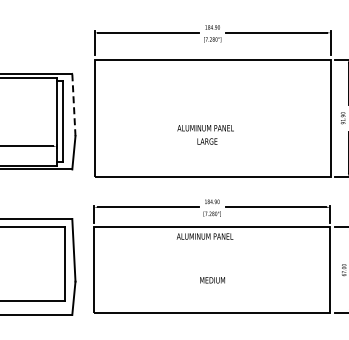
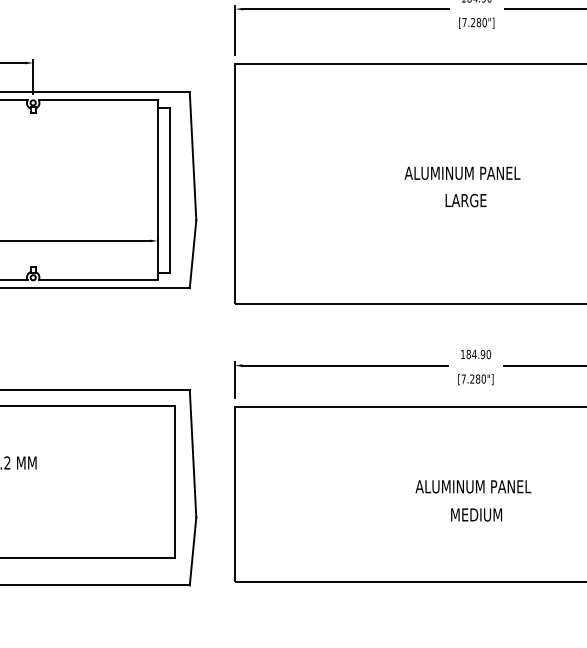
line: (73, 104) -> (192, 155), dashed -> solid
text: (205, 134) -> (462, 186), moved
text: (204, 236) -> (472, 486), moved

